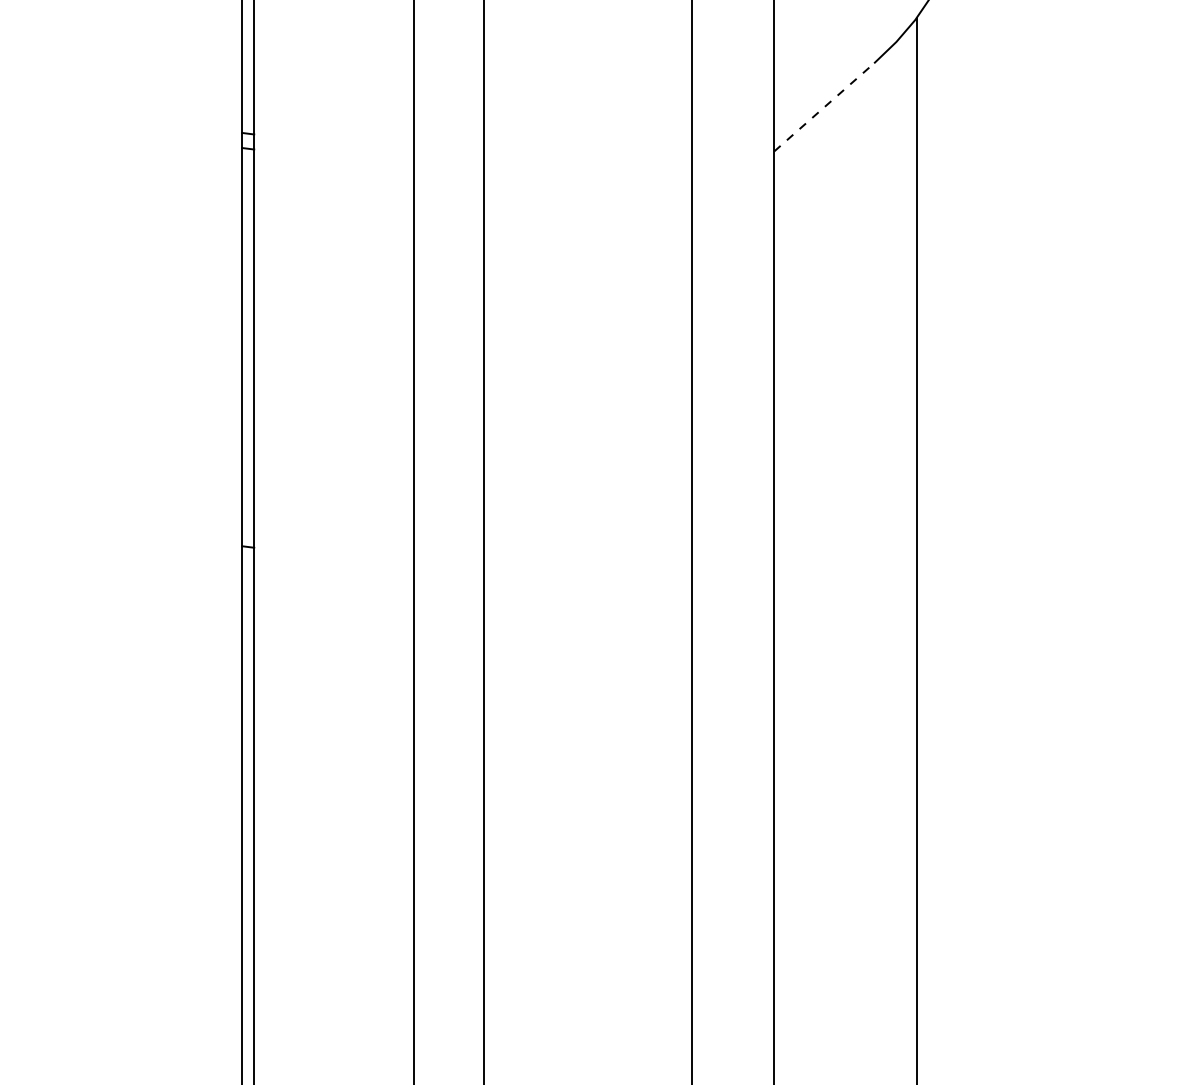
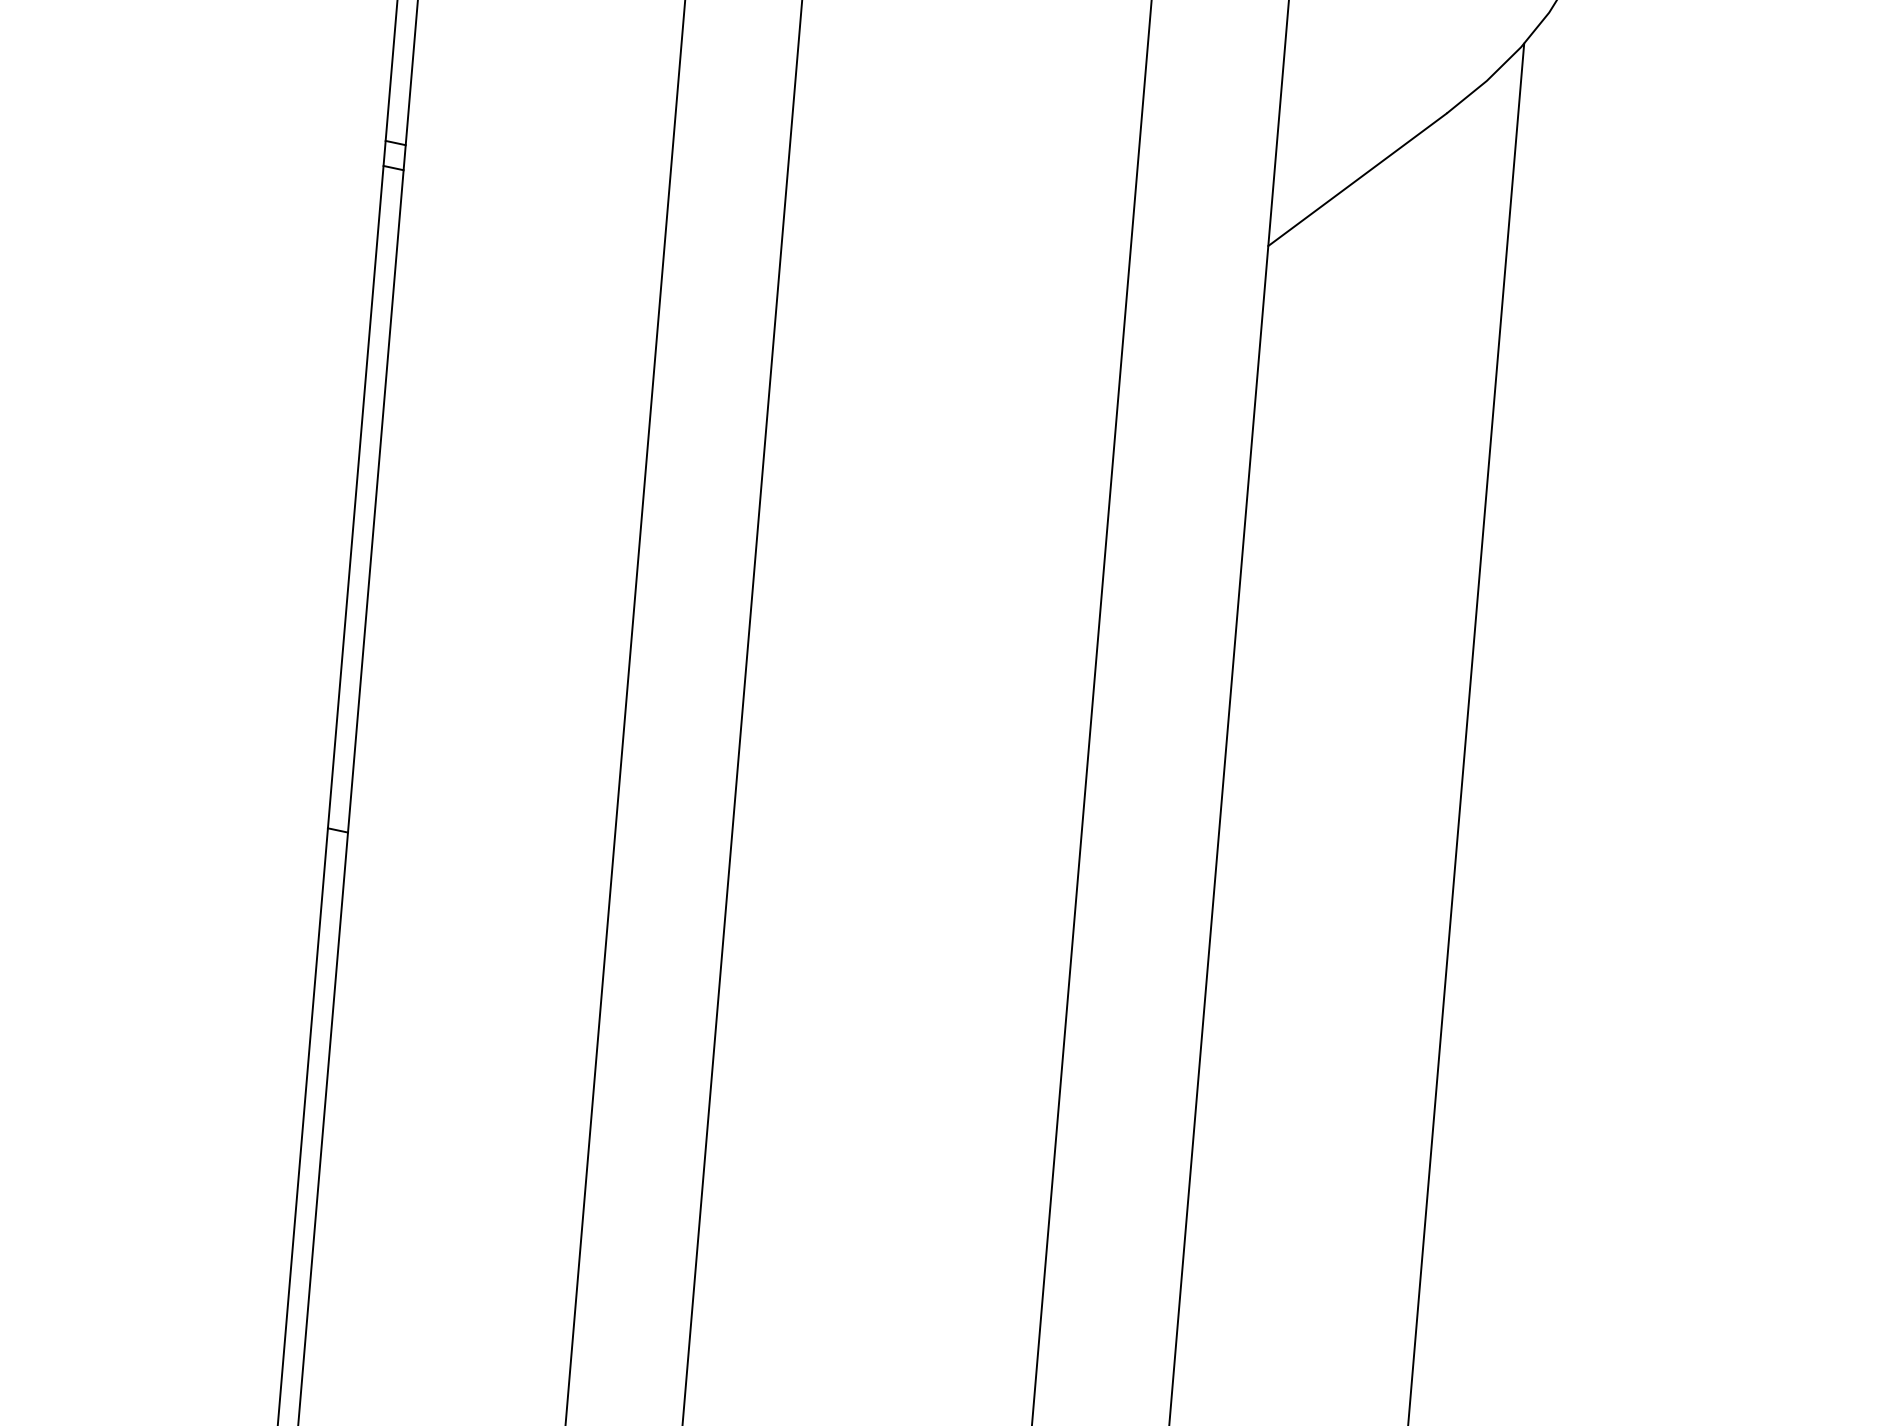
line: (824, 107) -> (1357, 179), dashed -> solid

